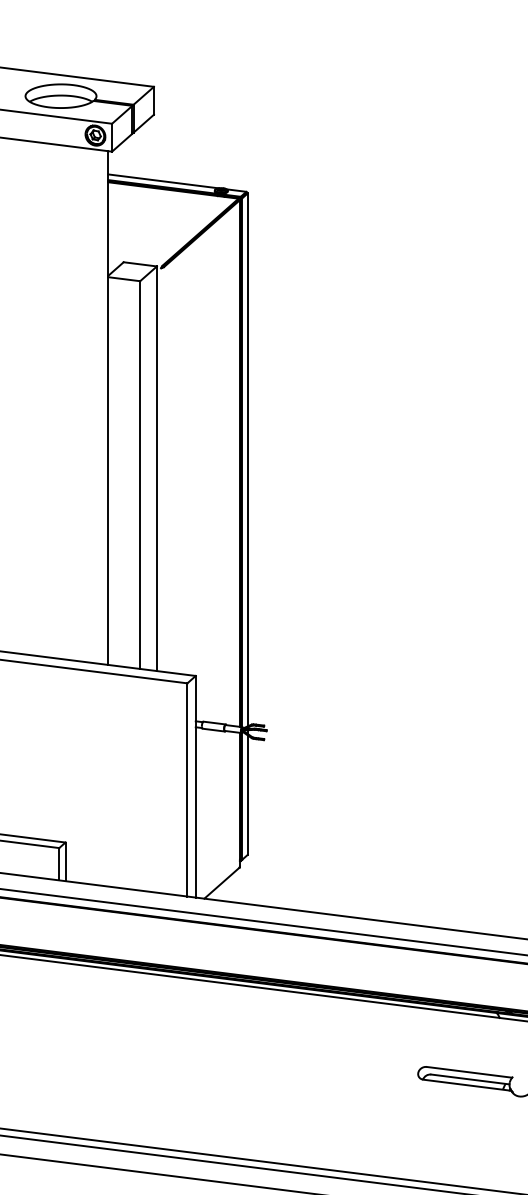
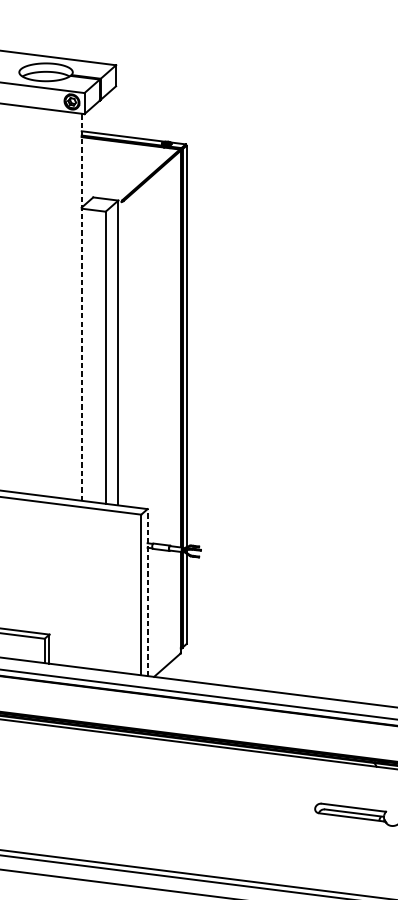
line: (108, 408) -> (81, 307), solid -> dashed
line: (195, 786) -> (147, 592), solid -> dashed

